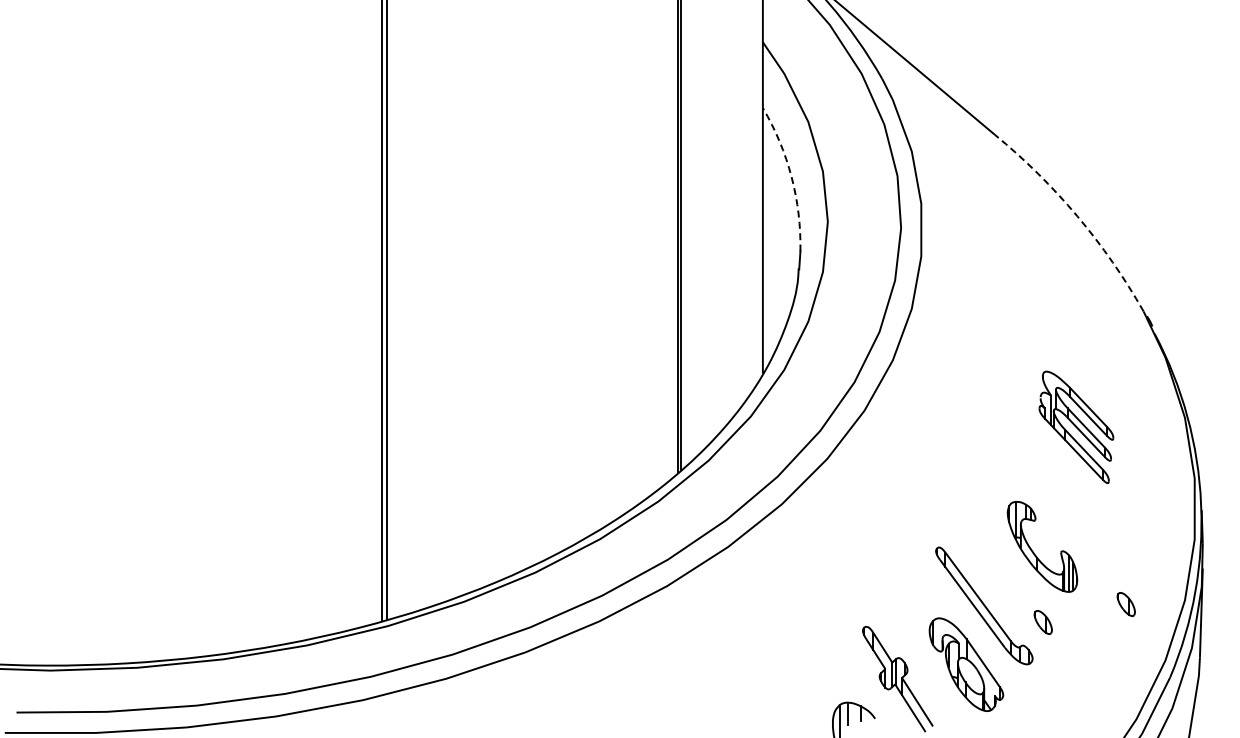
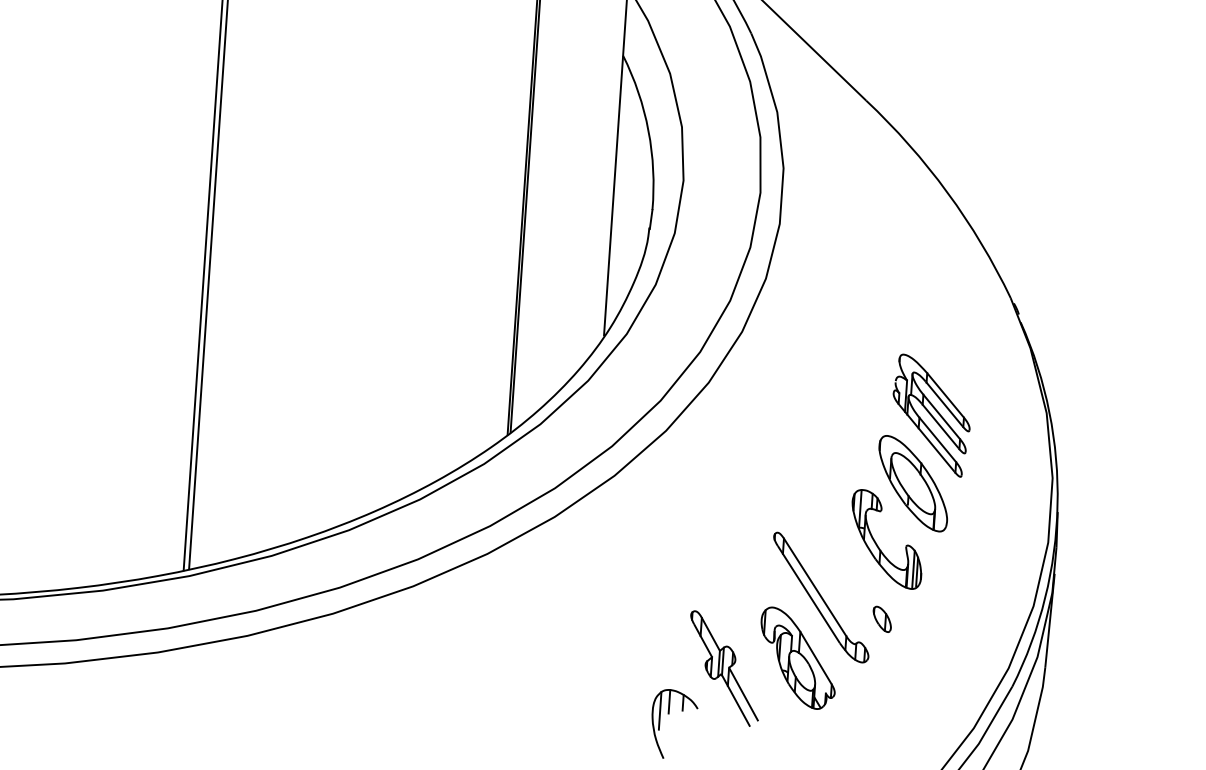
arc: (791, 177) -> (648, 131), dashed -> solid
arc: (1077, 216) -> (947, 192), dashed -> solid
part: (1063, 492) -> (913, 483), added
part: (1125, 604) -> (970, 606), removed

